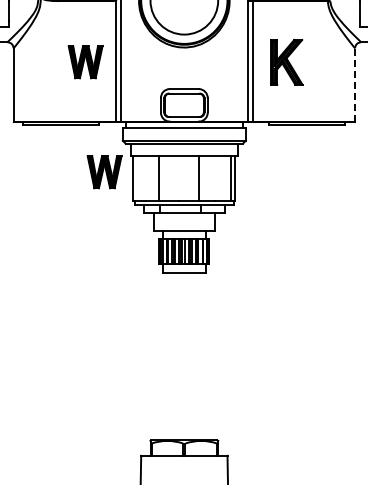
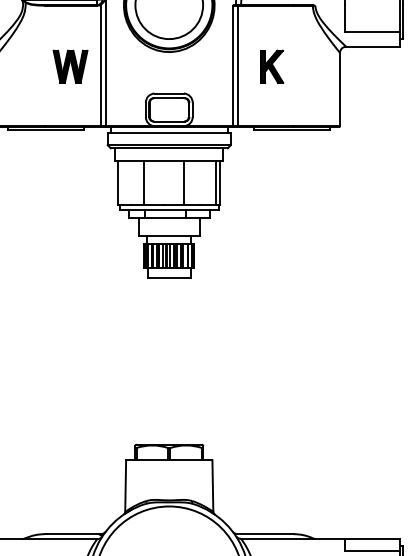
part: (287, 61) -> (272, 66), size x0.71
line: (355, 84) -> (340, 89), dashed -> solid
part: (104, 171) -> (89, 176), removed

